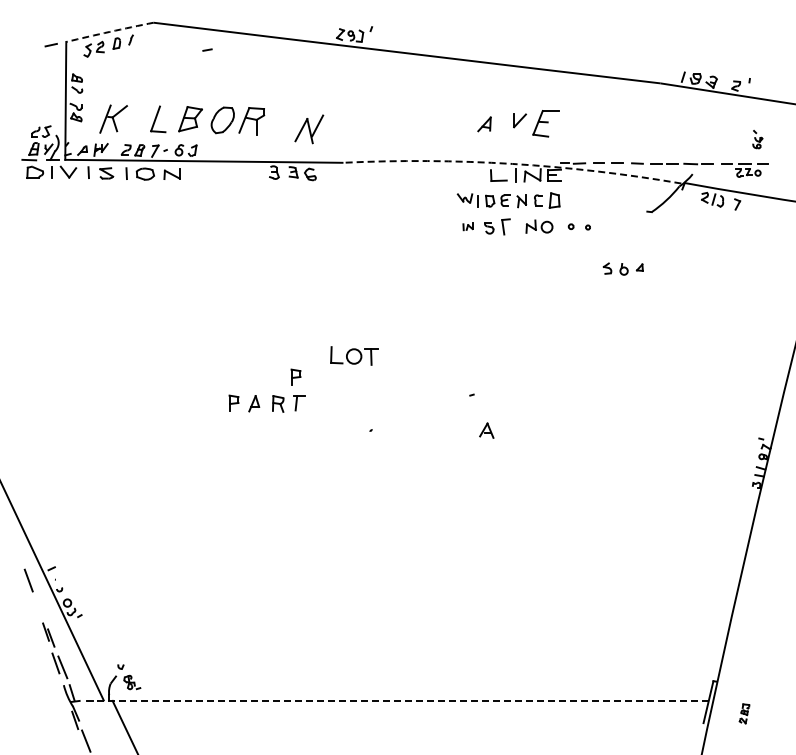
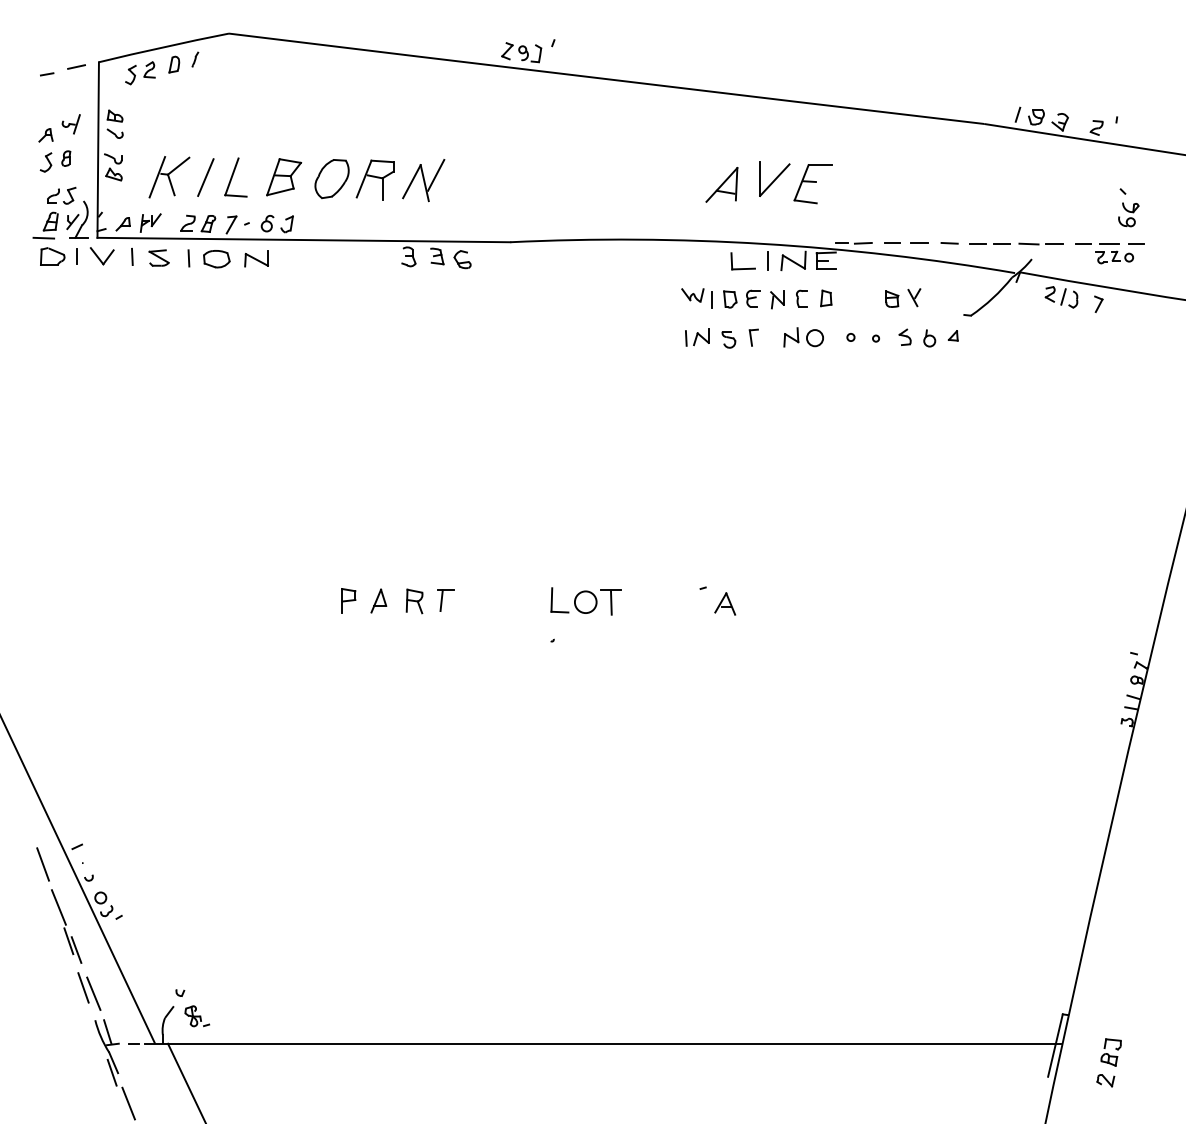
arc: (109, 31) -> (163, 46), dashed -> solid
line: (207, 49) -> (47, 73), moved
part: (39, 96) -> (59, 143), added
line: (137, 119) -> (205, 177), added
part: (519, 120) -> (773, 179), size x1.67
part: (484, 124) -> (721, 185), size x1.67
part: (309, 129) -> (423, 180), moved
part: (757, 139) -> (1128, 207), size x1.43
arc: (512, 163) -> (763, 243), dashed -> solid
part: (554, 200) -> (826, 298), size x0.71
part: (606, 200) -> (903, 298), added
part: (467, 226) -> (696, 337), size x1.67
part: (505, 226) -> (753, 337), size x0.71
part: (622, 268) -> (927, 337), moved
part: (354, 355) -> (586, 600), moved
part: (295, 376) -> (440, 560), removed
part: (486, 430) -> (724, 603), moved
line: (39, 609) -> (59, 907), added
line: (404, 701) -> (602, 1044), dashed -> solid
part: (744, 713) -> (1109, 1062), size x1.67

